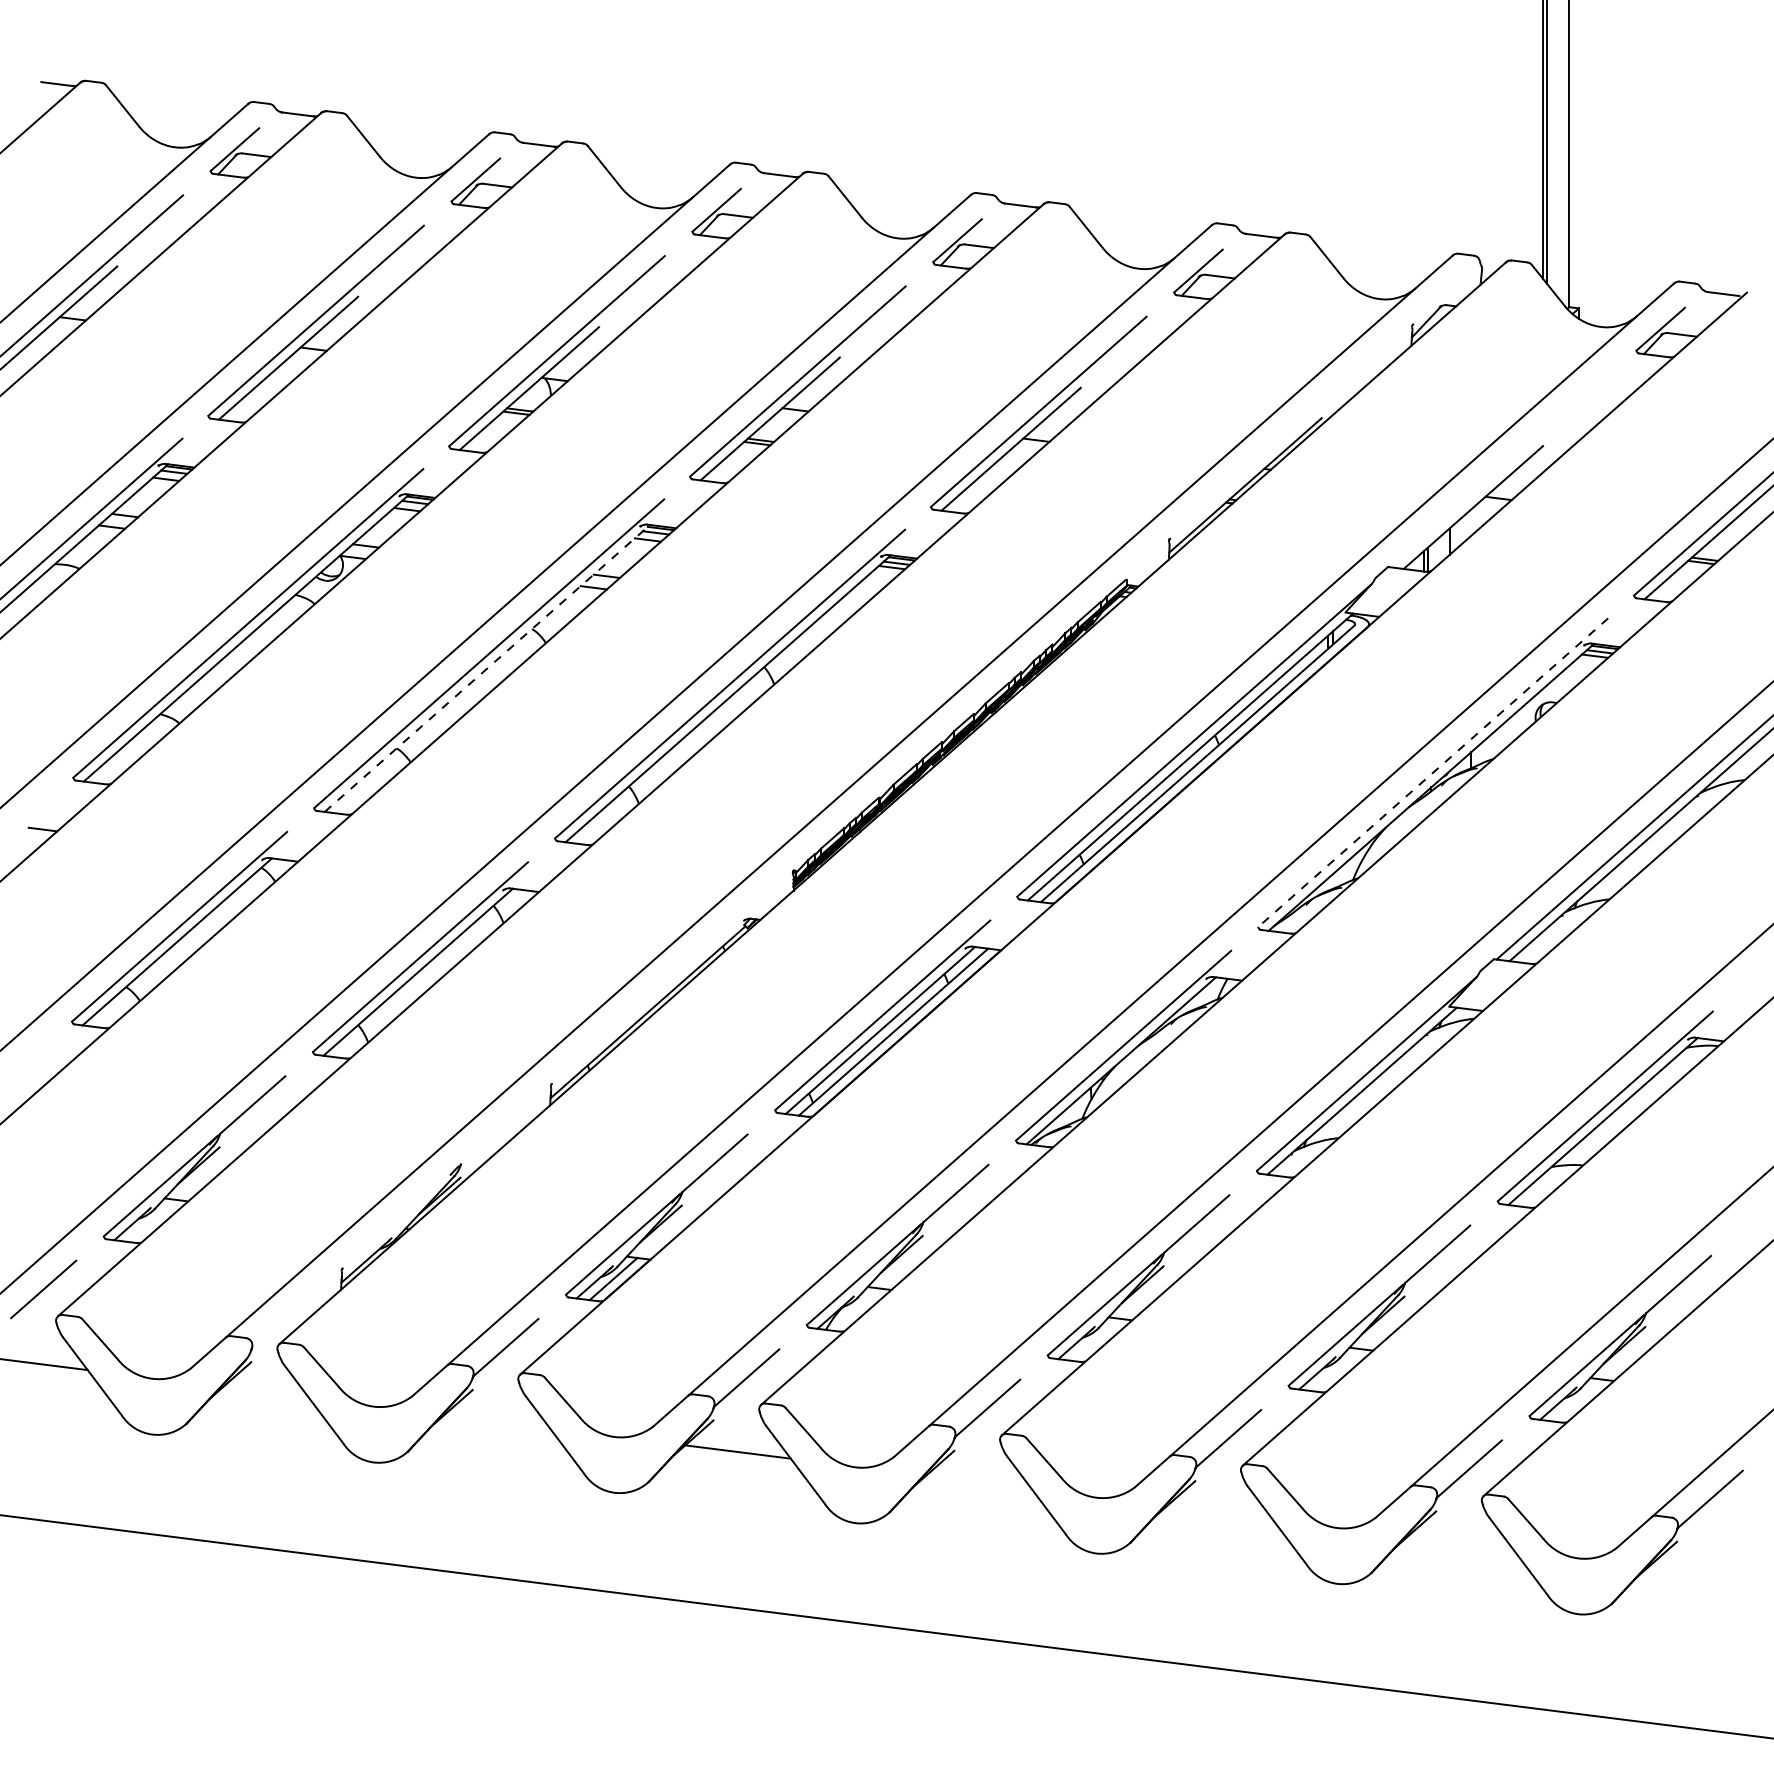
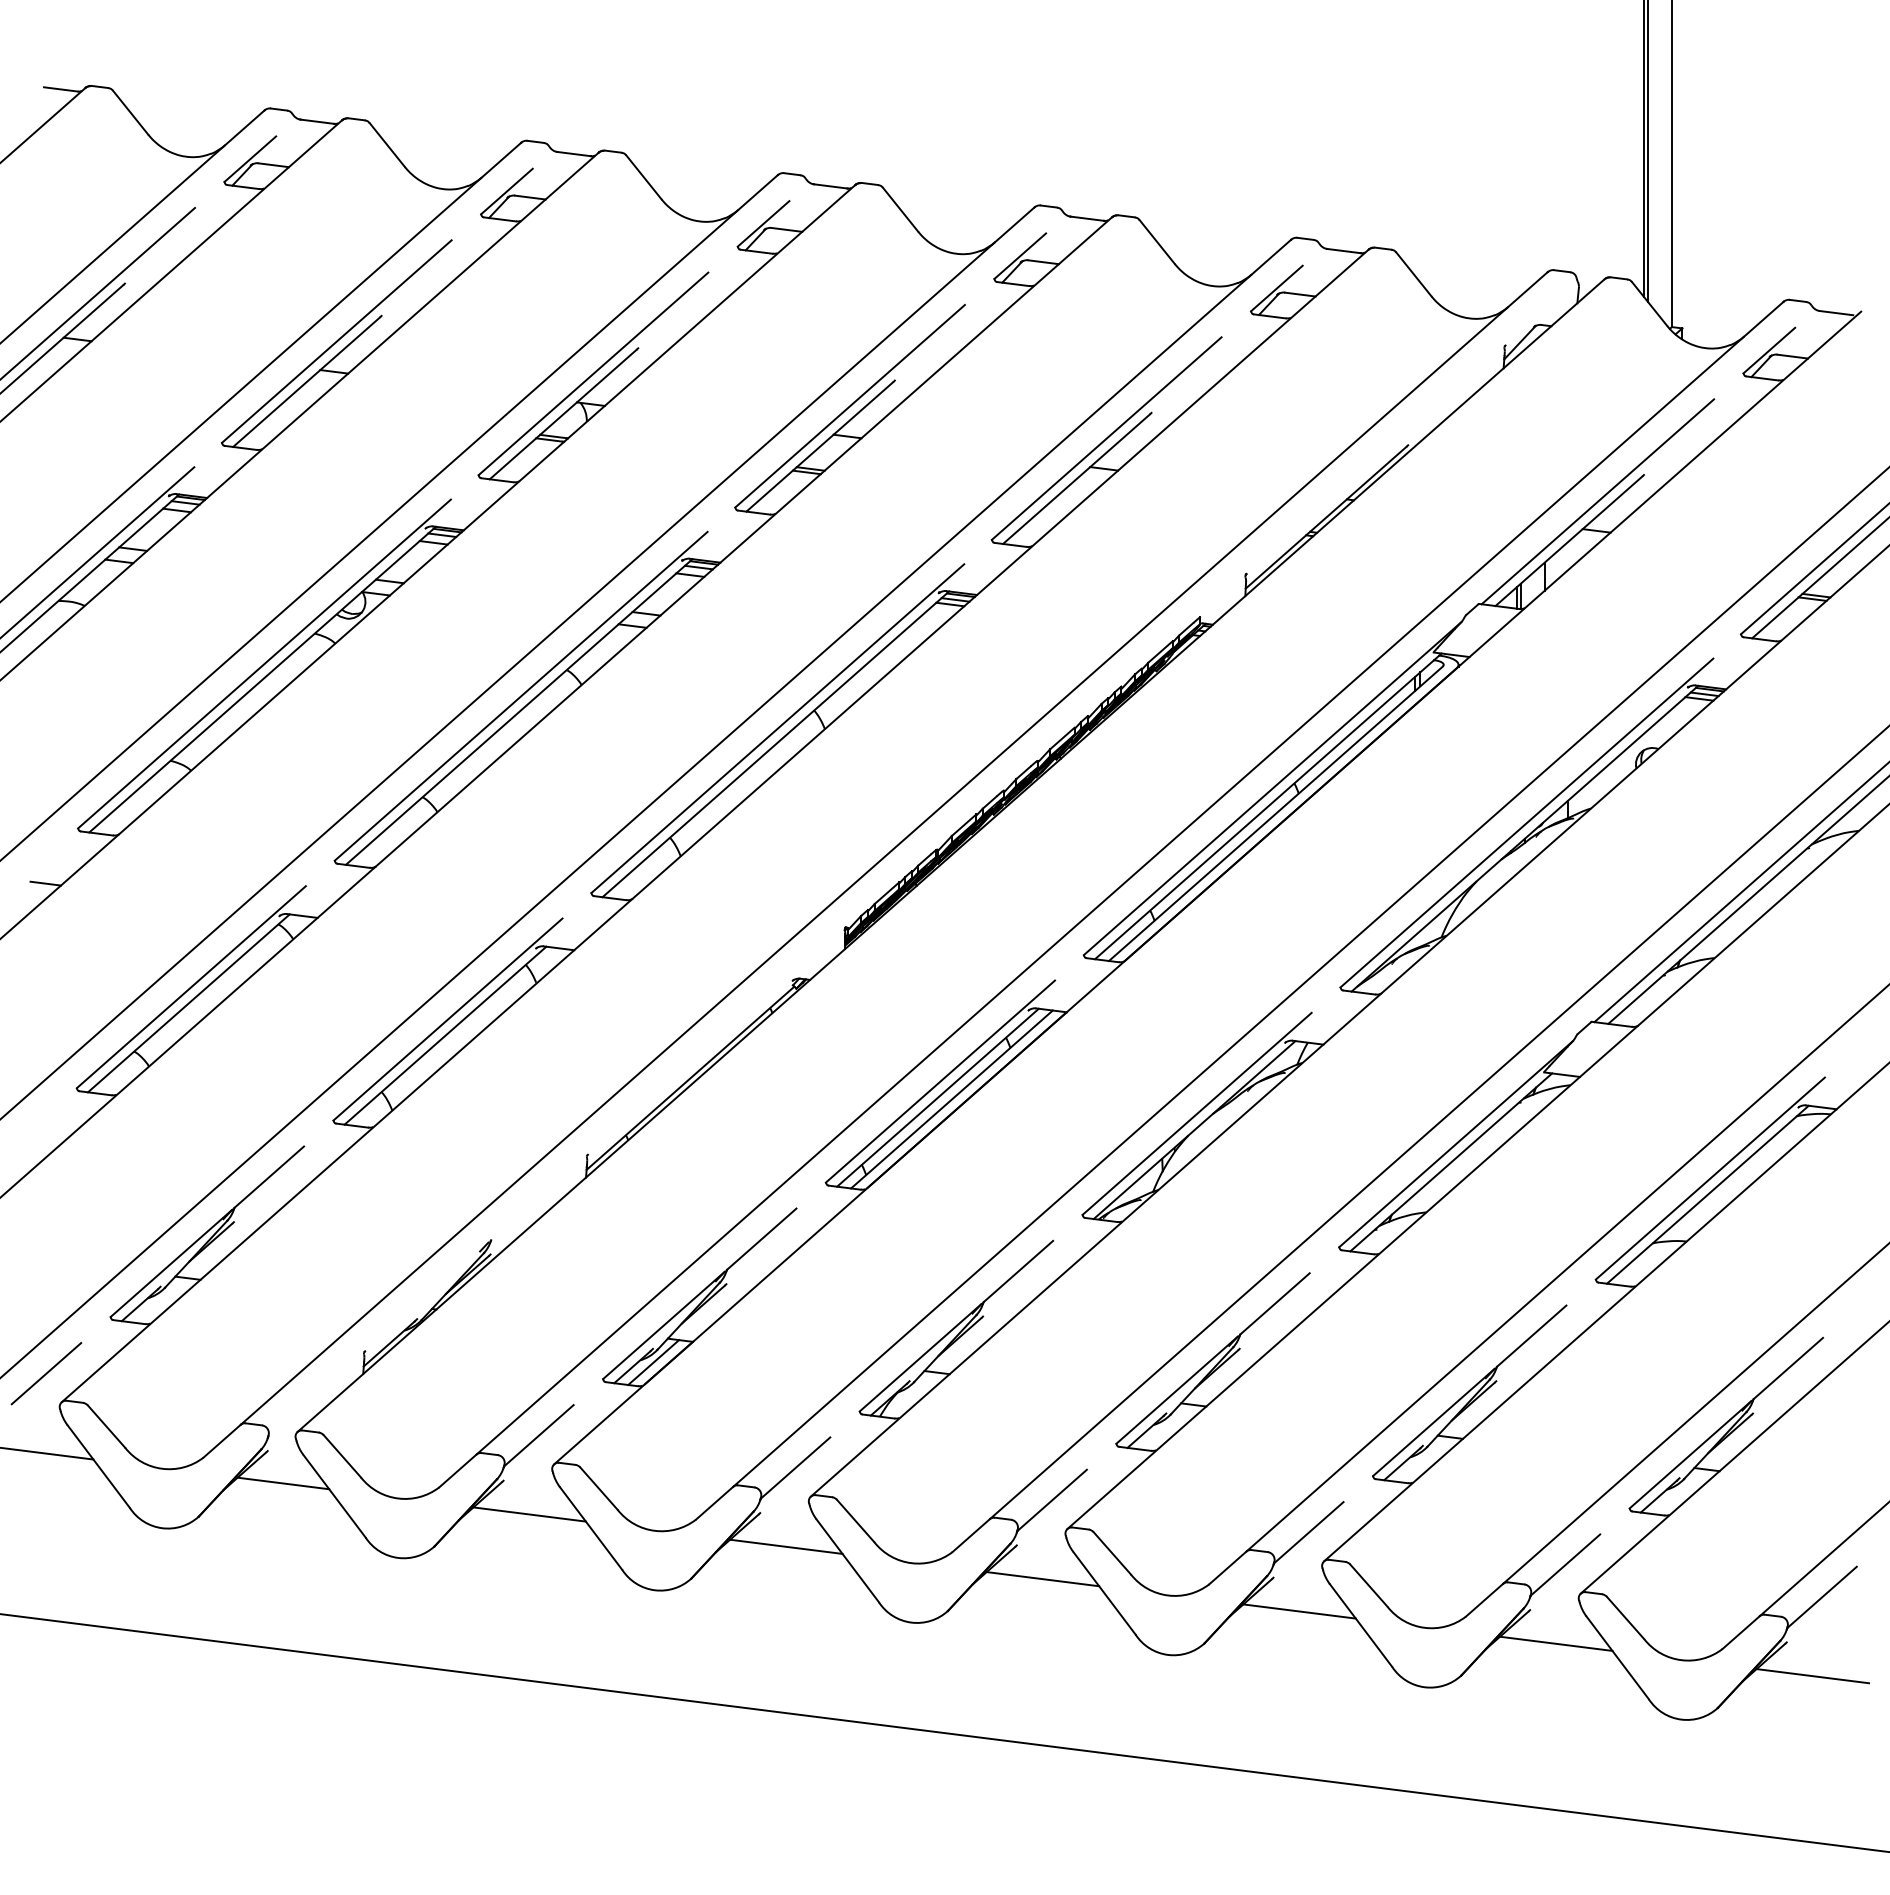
line: (1499, 470) -> (1597, 501), added
line: (487, 667) -> (519, 711), dashed -> solid
line: (1432, 773) -> (1526, 823), dashed -> solid
line: (266, 1392) -> (283, 1483), added
line: (497, 1421) -> (529, 1514), added
line: (978, 1482) -> (1042, 1579), added
line: (1219, 1512) -> (1299, 1611), added
line: (1460, 1542) -> (1556, 1643), added
line: (1701, 1573) -> (1812, 1676), added

